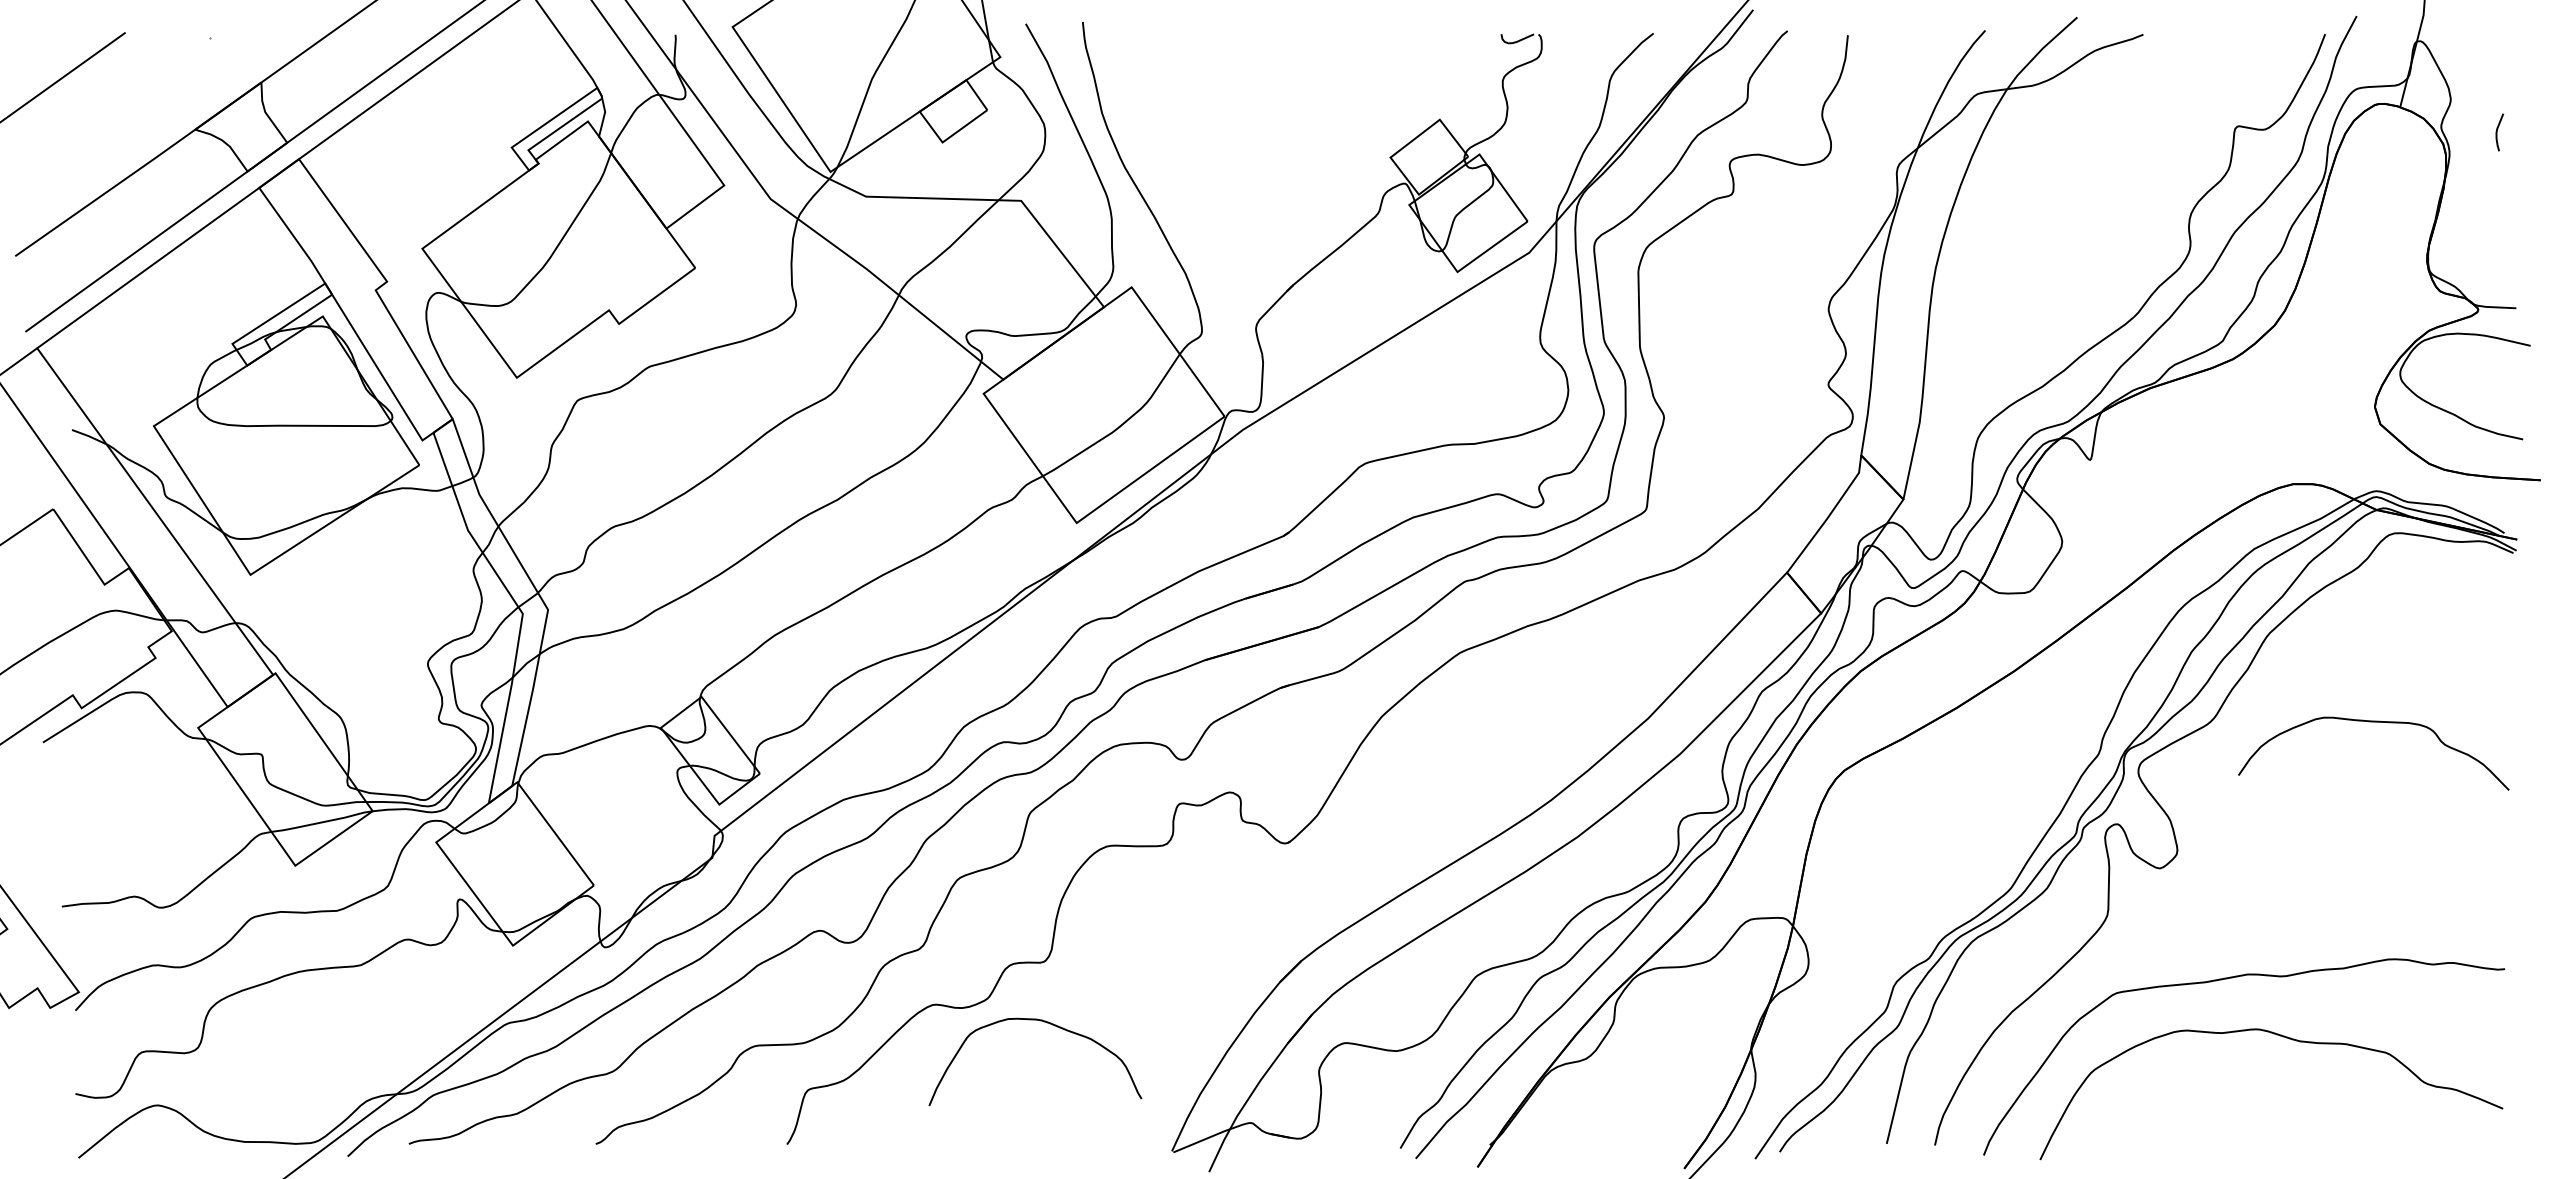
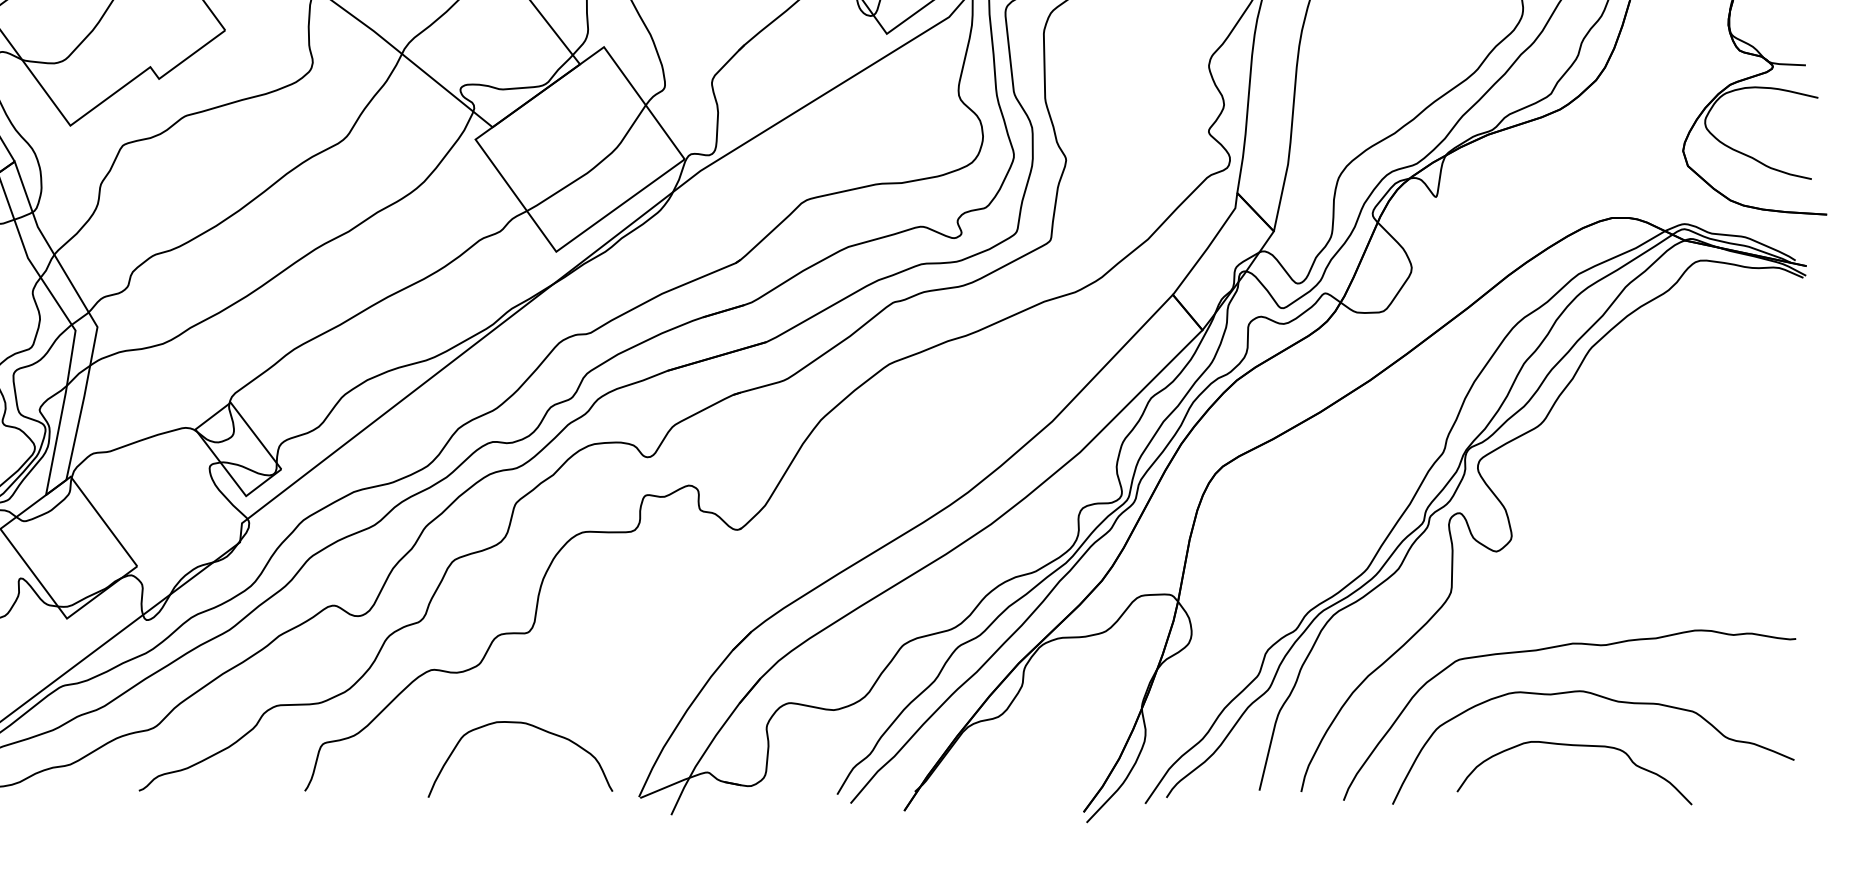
curve: (2373, 722) -> (1574, 746), moved
curve: (1052, 1025) -> (535, 727), moved

